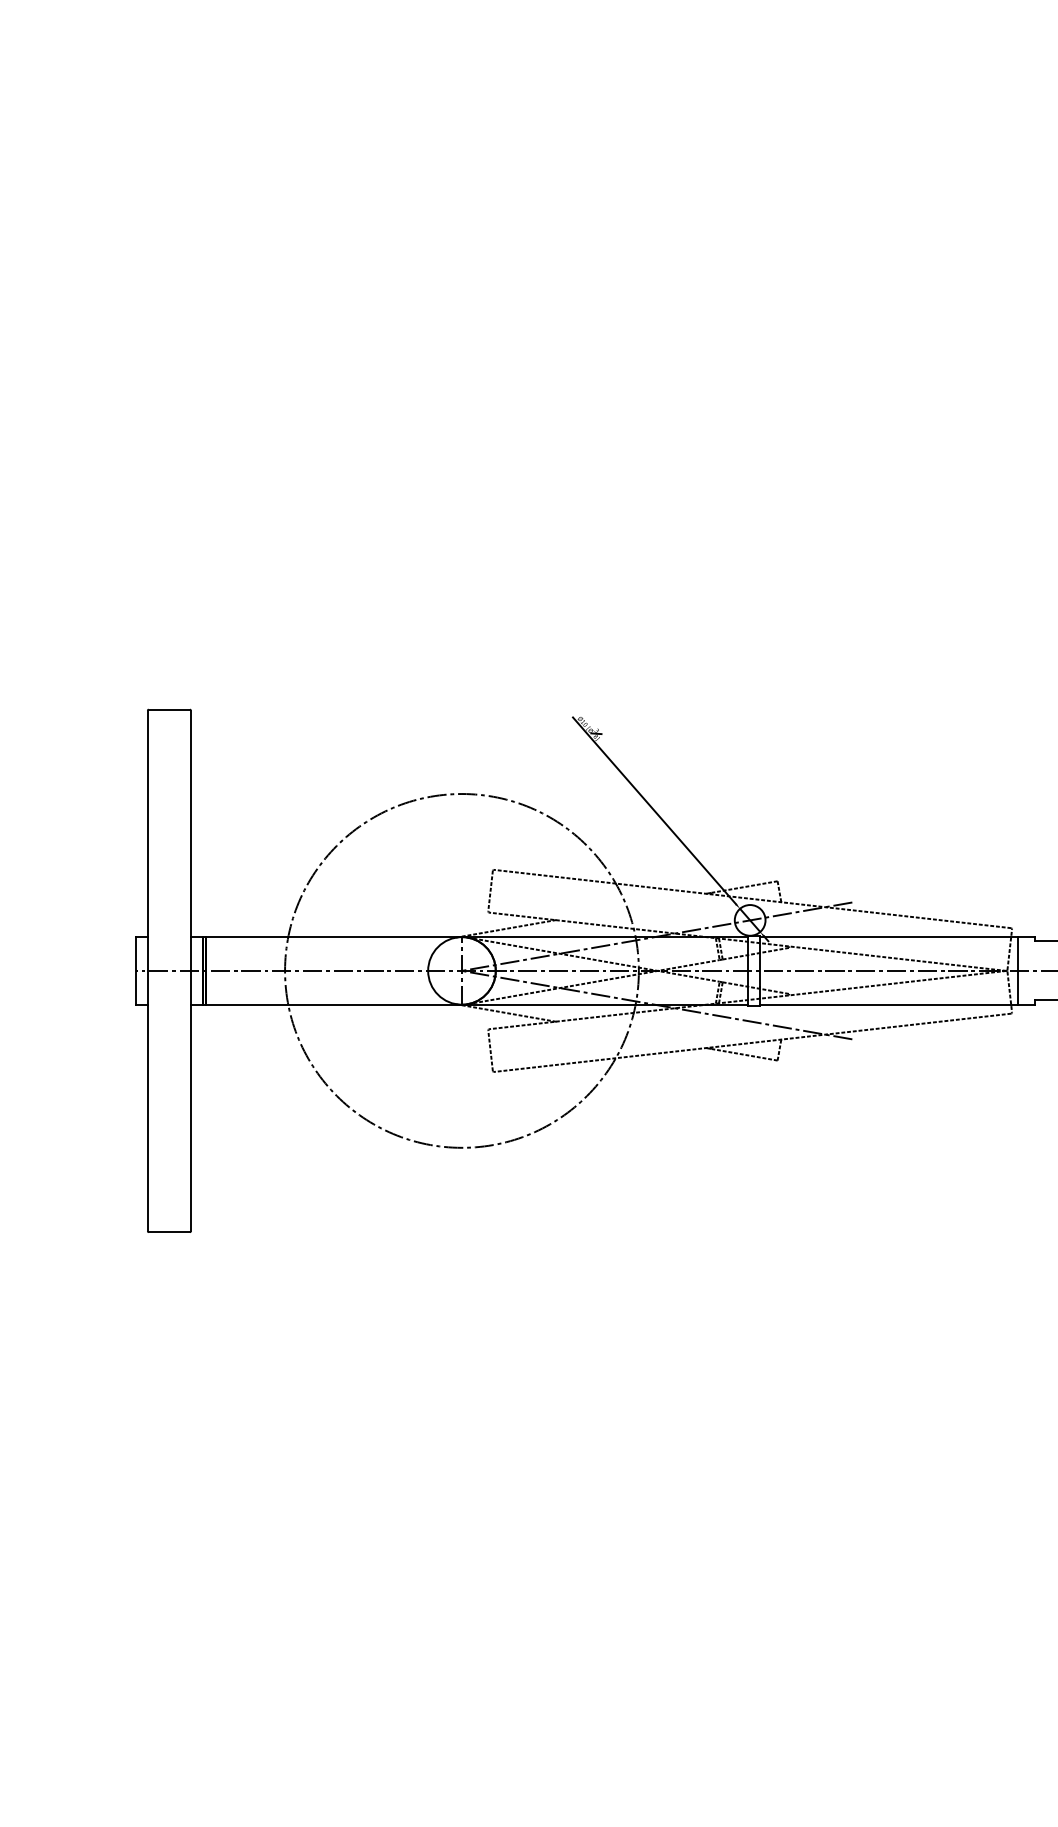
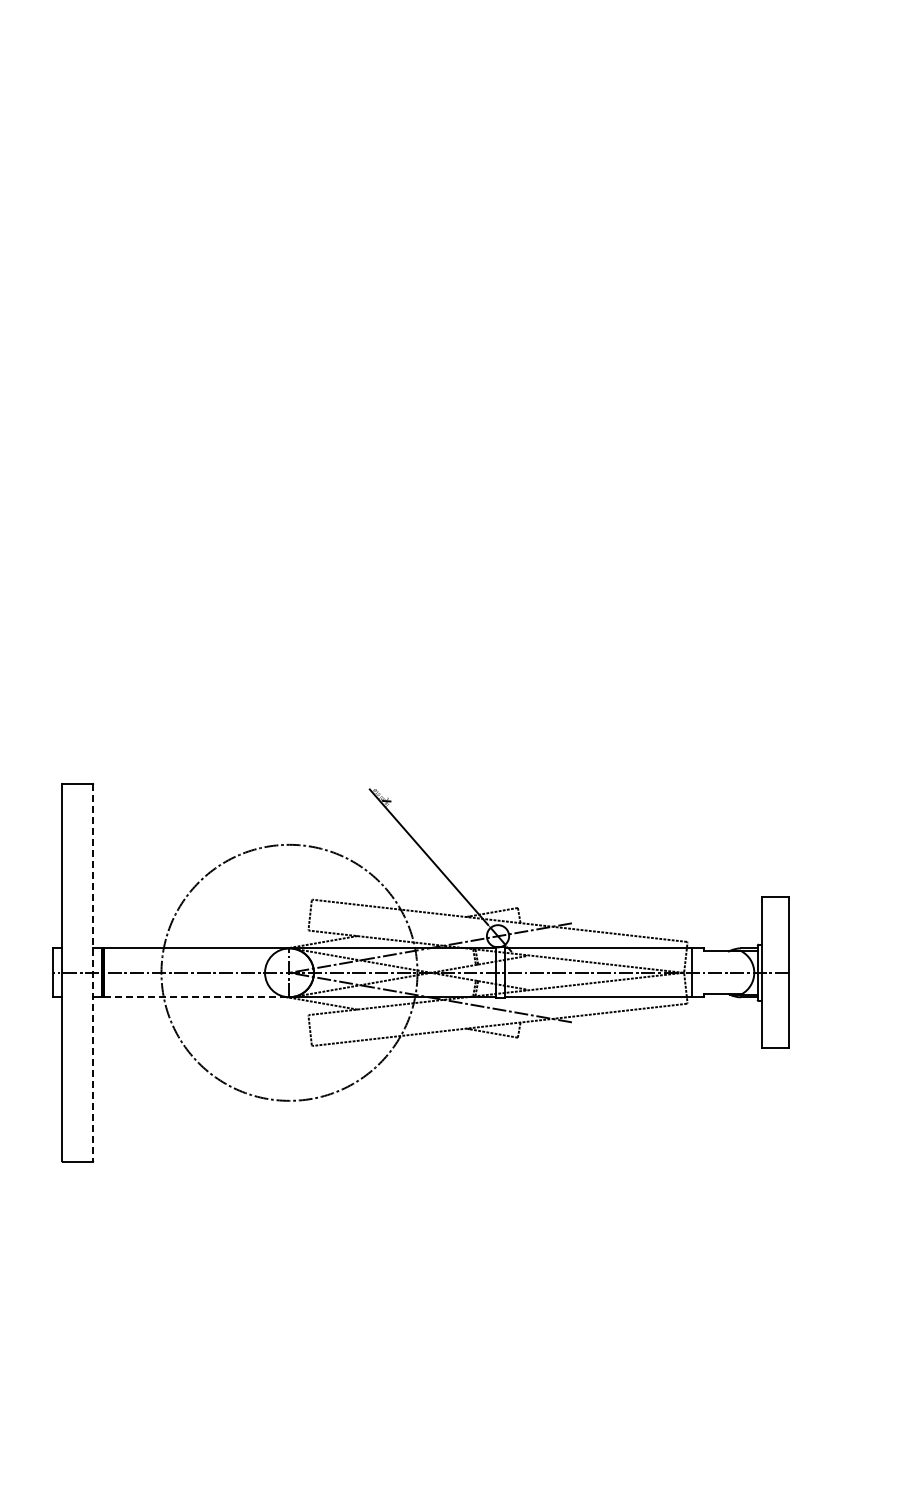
line: (191, 971) -> (93, 973), solid -> dashed
line: (333, 1005) -> (196, 997), solid -> dashed

